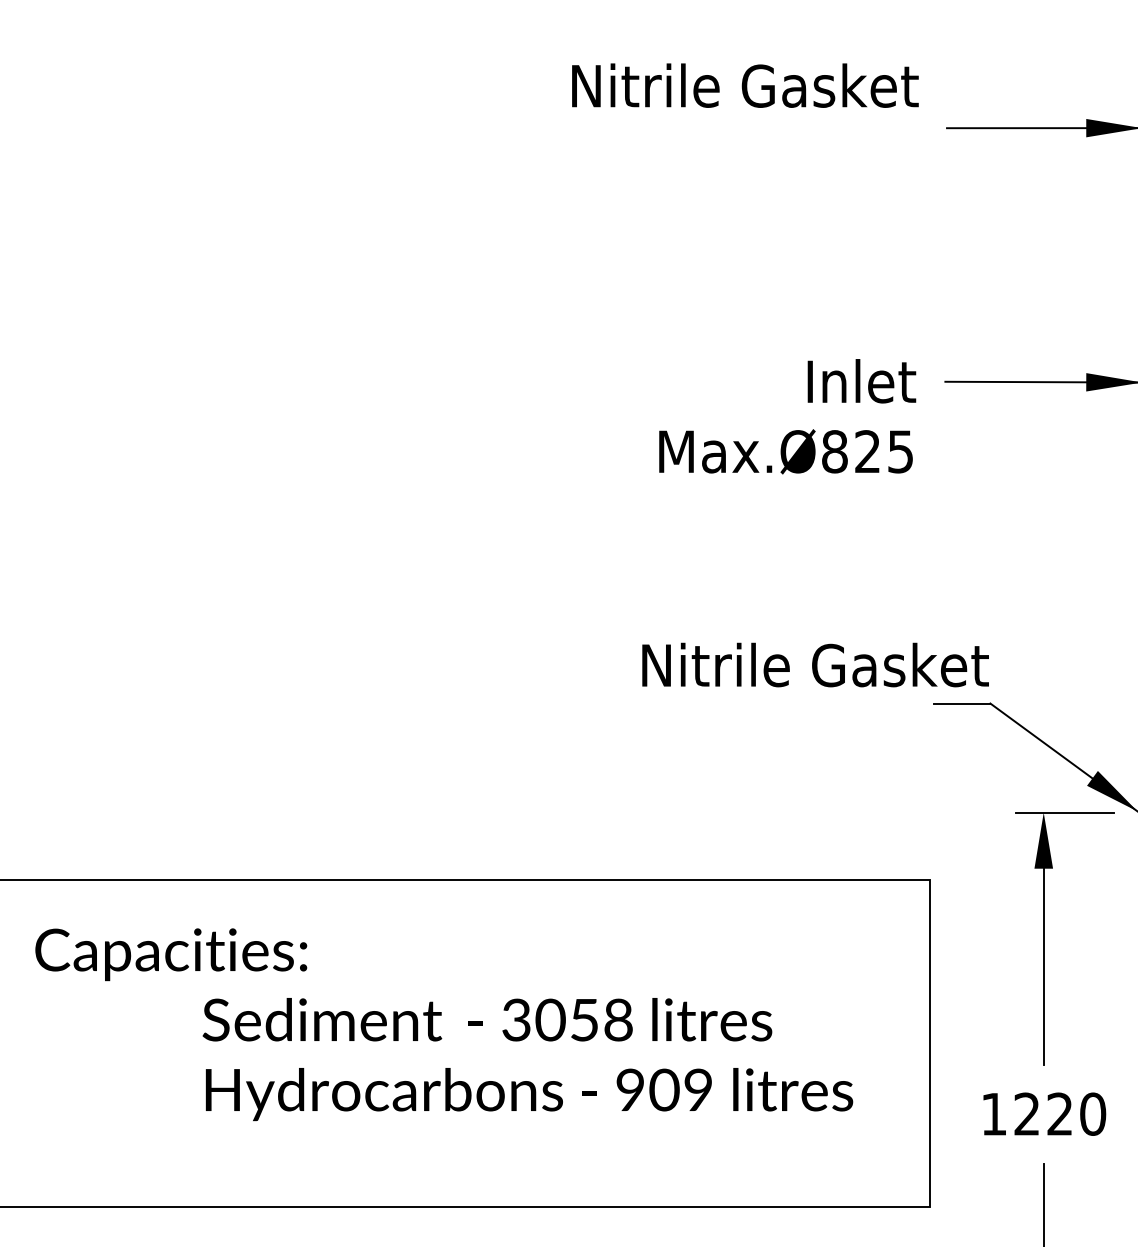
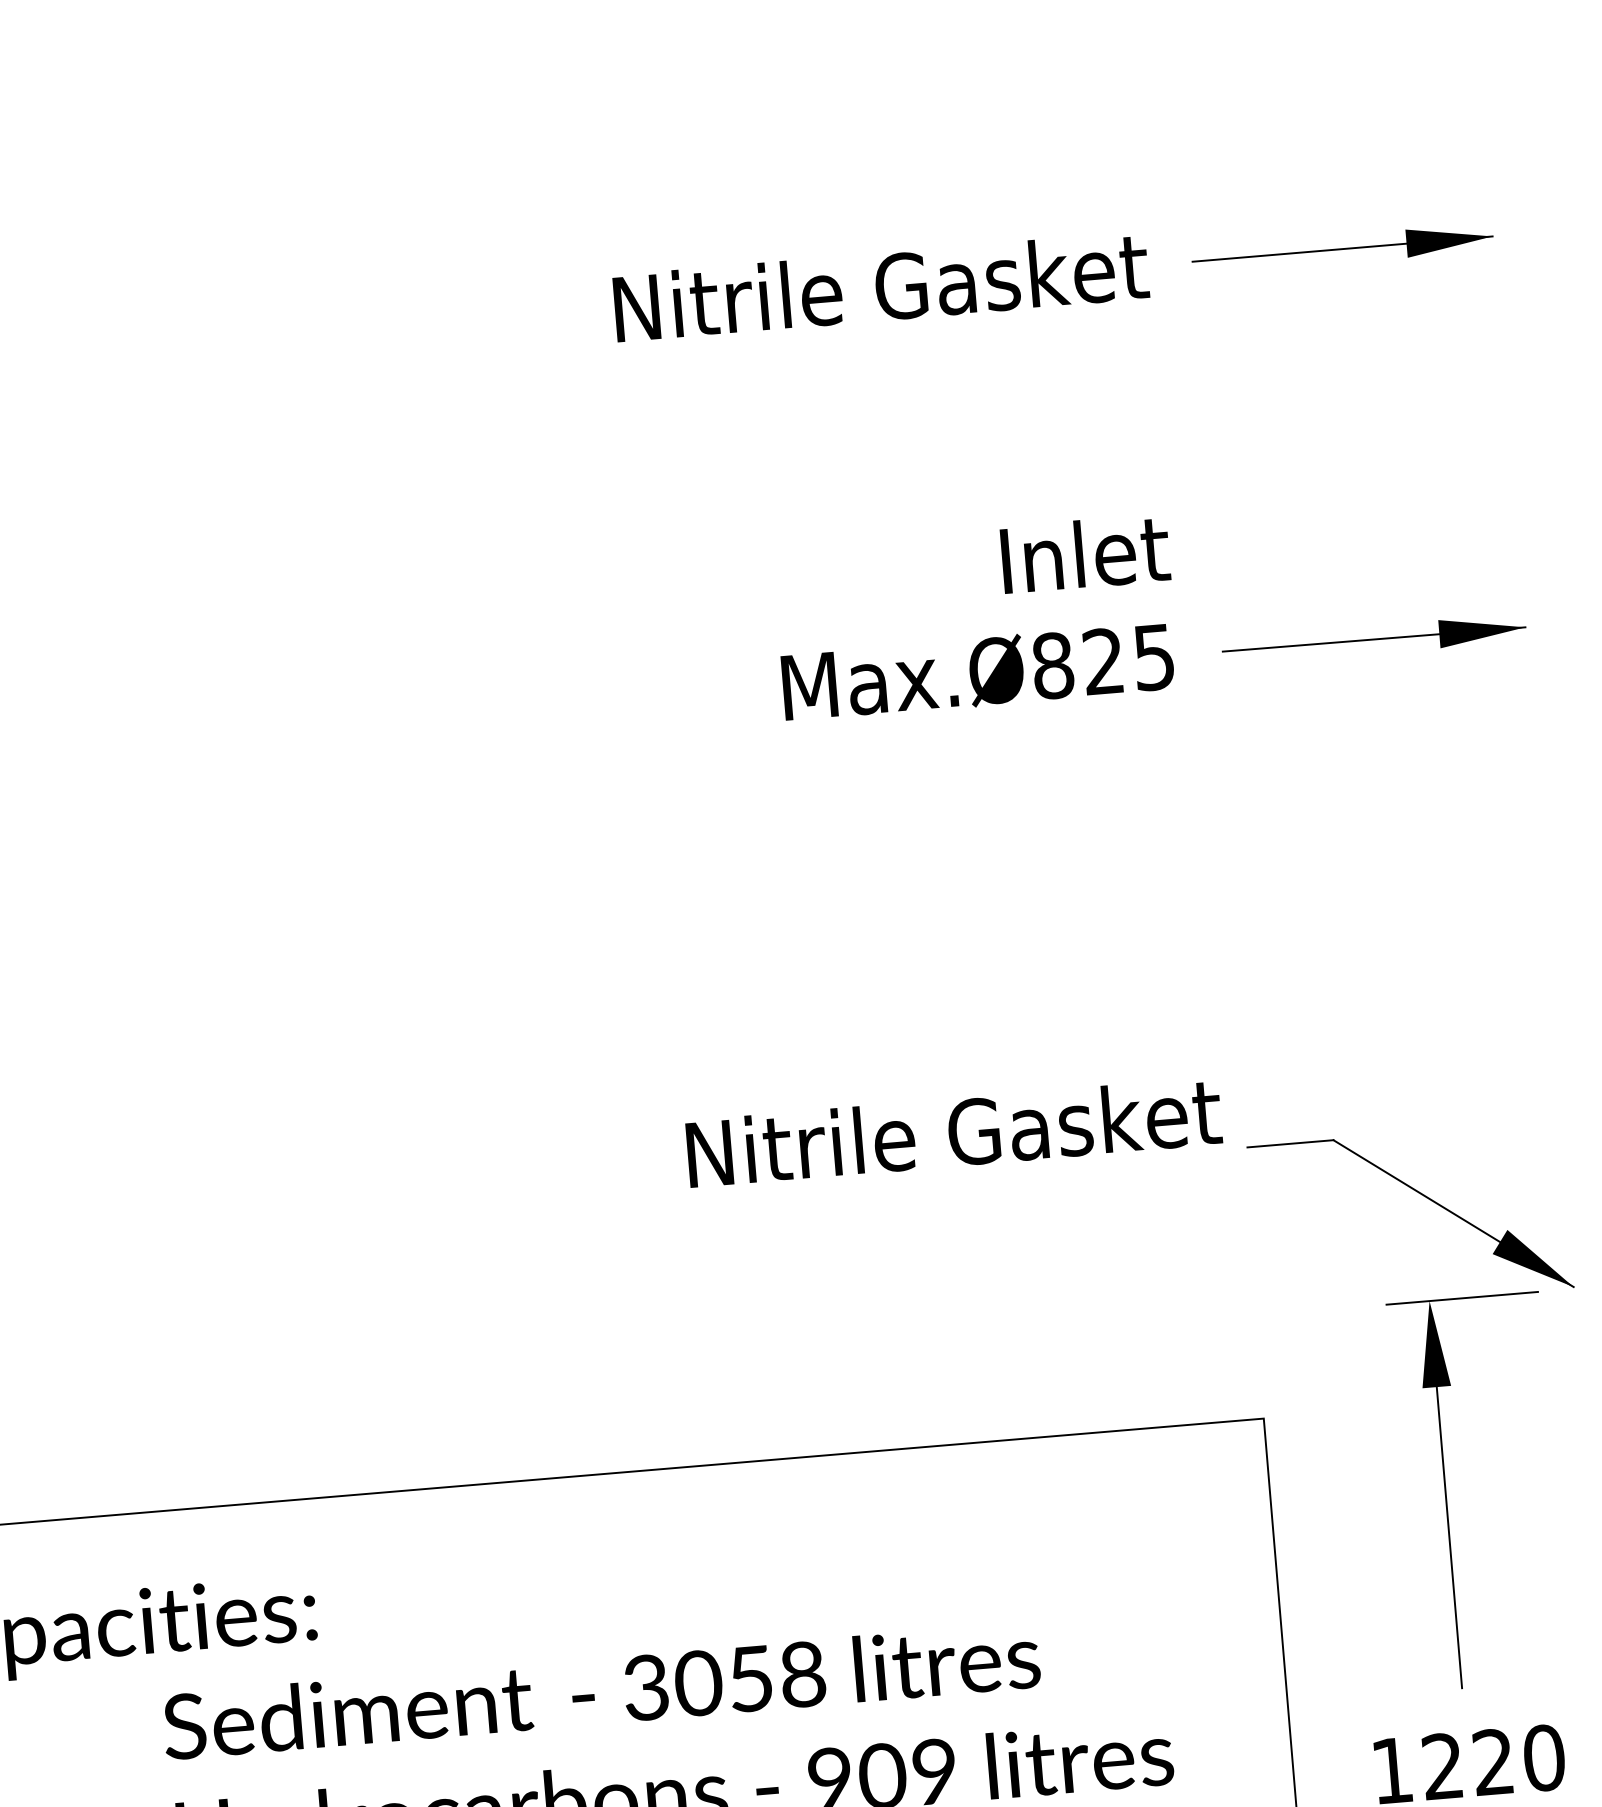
text: (745, 85) -> (881, 286), moved
text: (787, 416) -> (975, 617), moved
text: (815, 664) -> (953, 1131), moved

